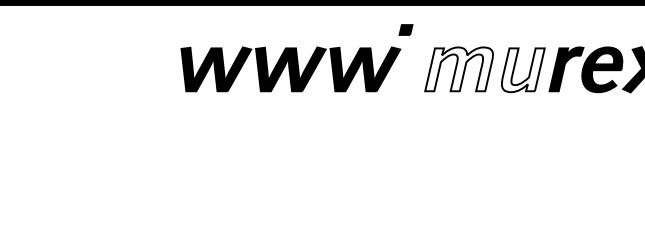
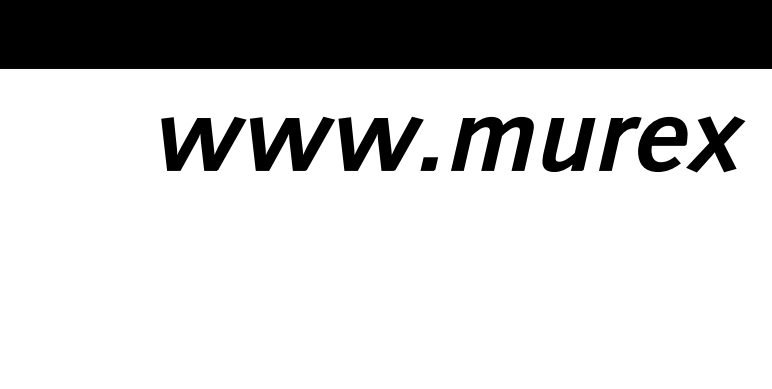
part: (405, 29) -> (428, 163), moved
fill: (459, 69) -> (492, 143), added
fill: (523, 69) -> (568, 144), added

